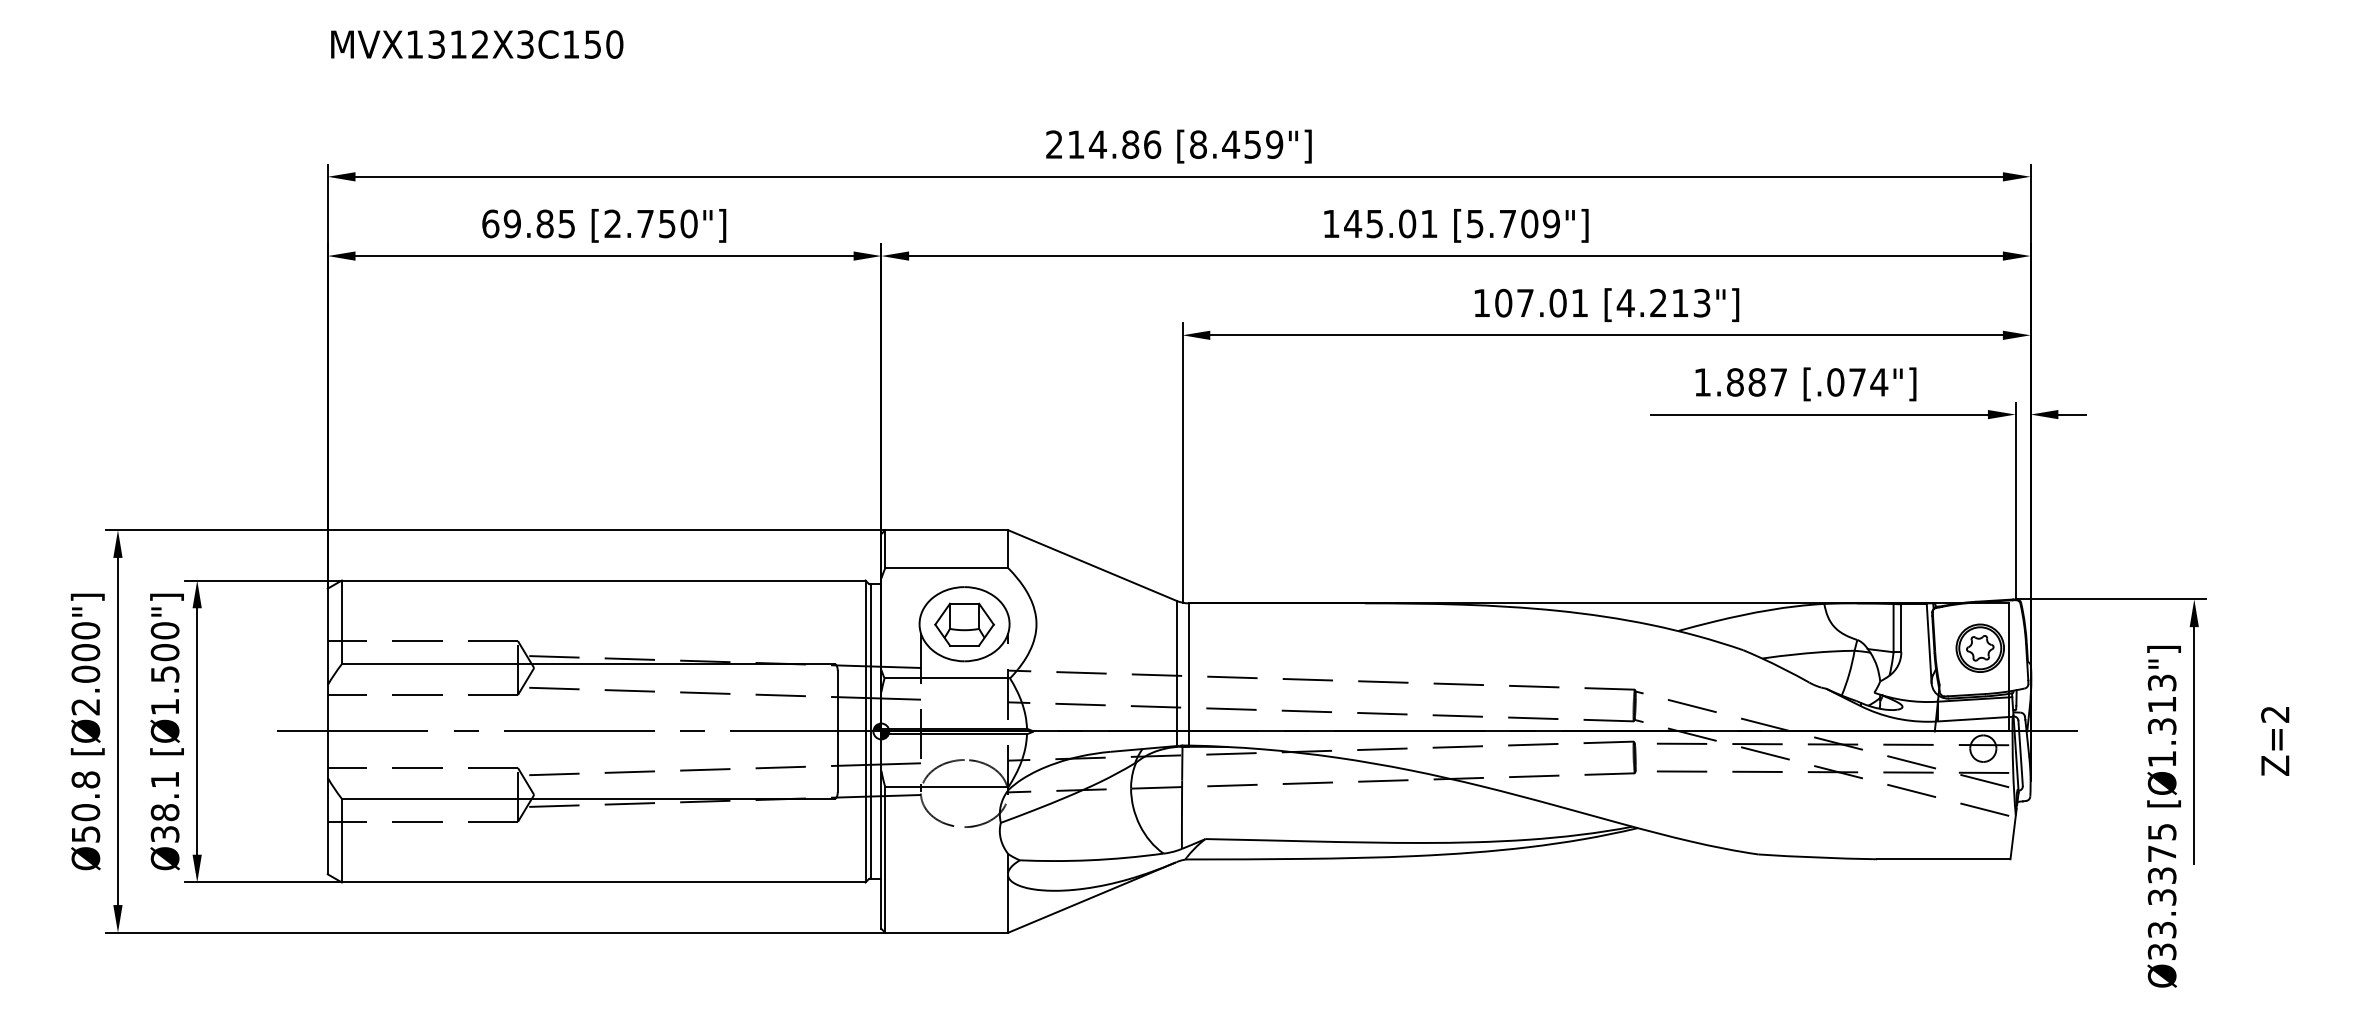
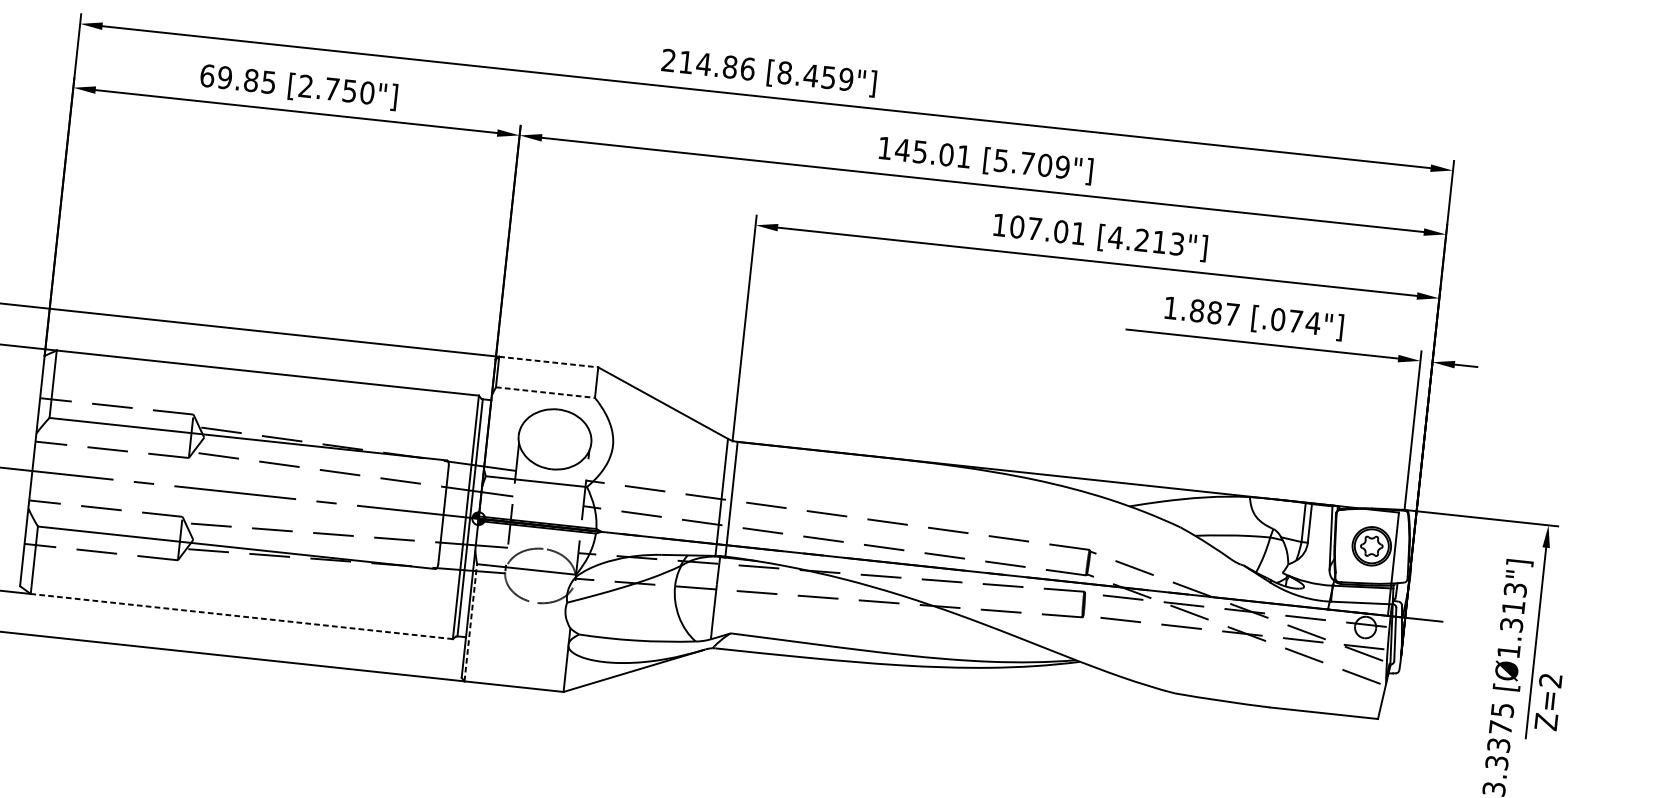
line: (947, 530) -> (549, 362), solid -> dashed
line: (947, 568) -> (546, 393), solid -> dashed
part: (964, 624) -> (554, 439), removed
text: (2275, 741) -> (1548, 702), moved
line: (885, 860) -> (470, 623), solid -> dashed
line: (603, 882) -> (241, 616), solid -> dashed

